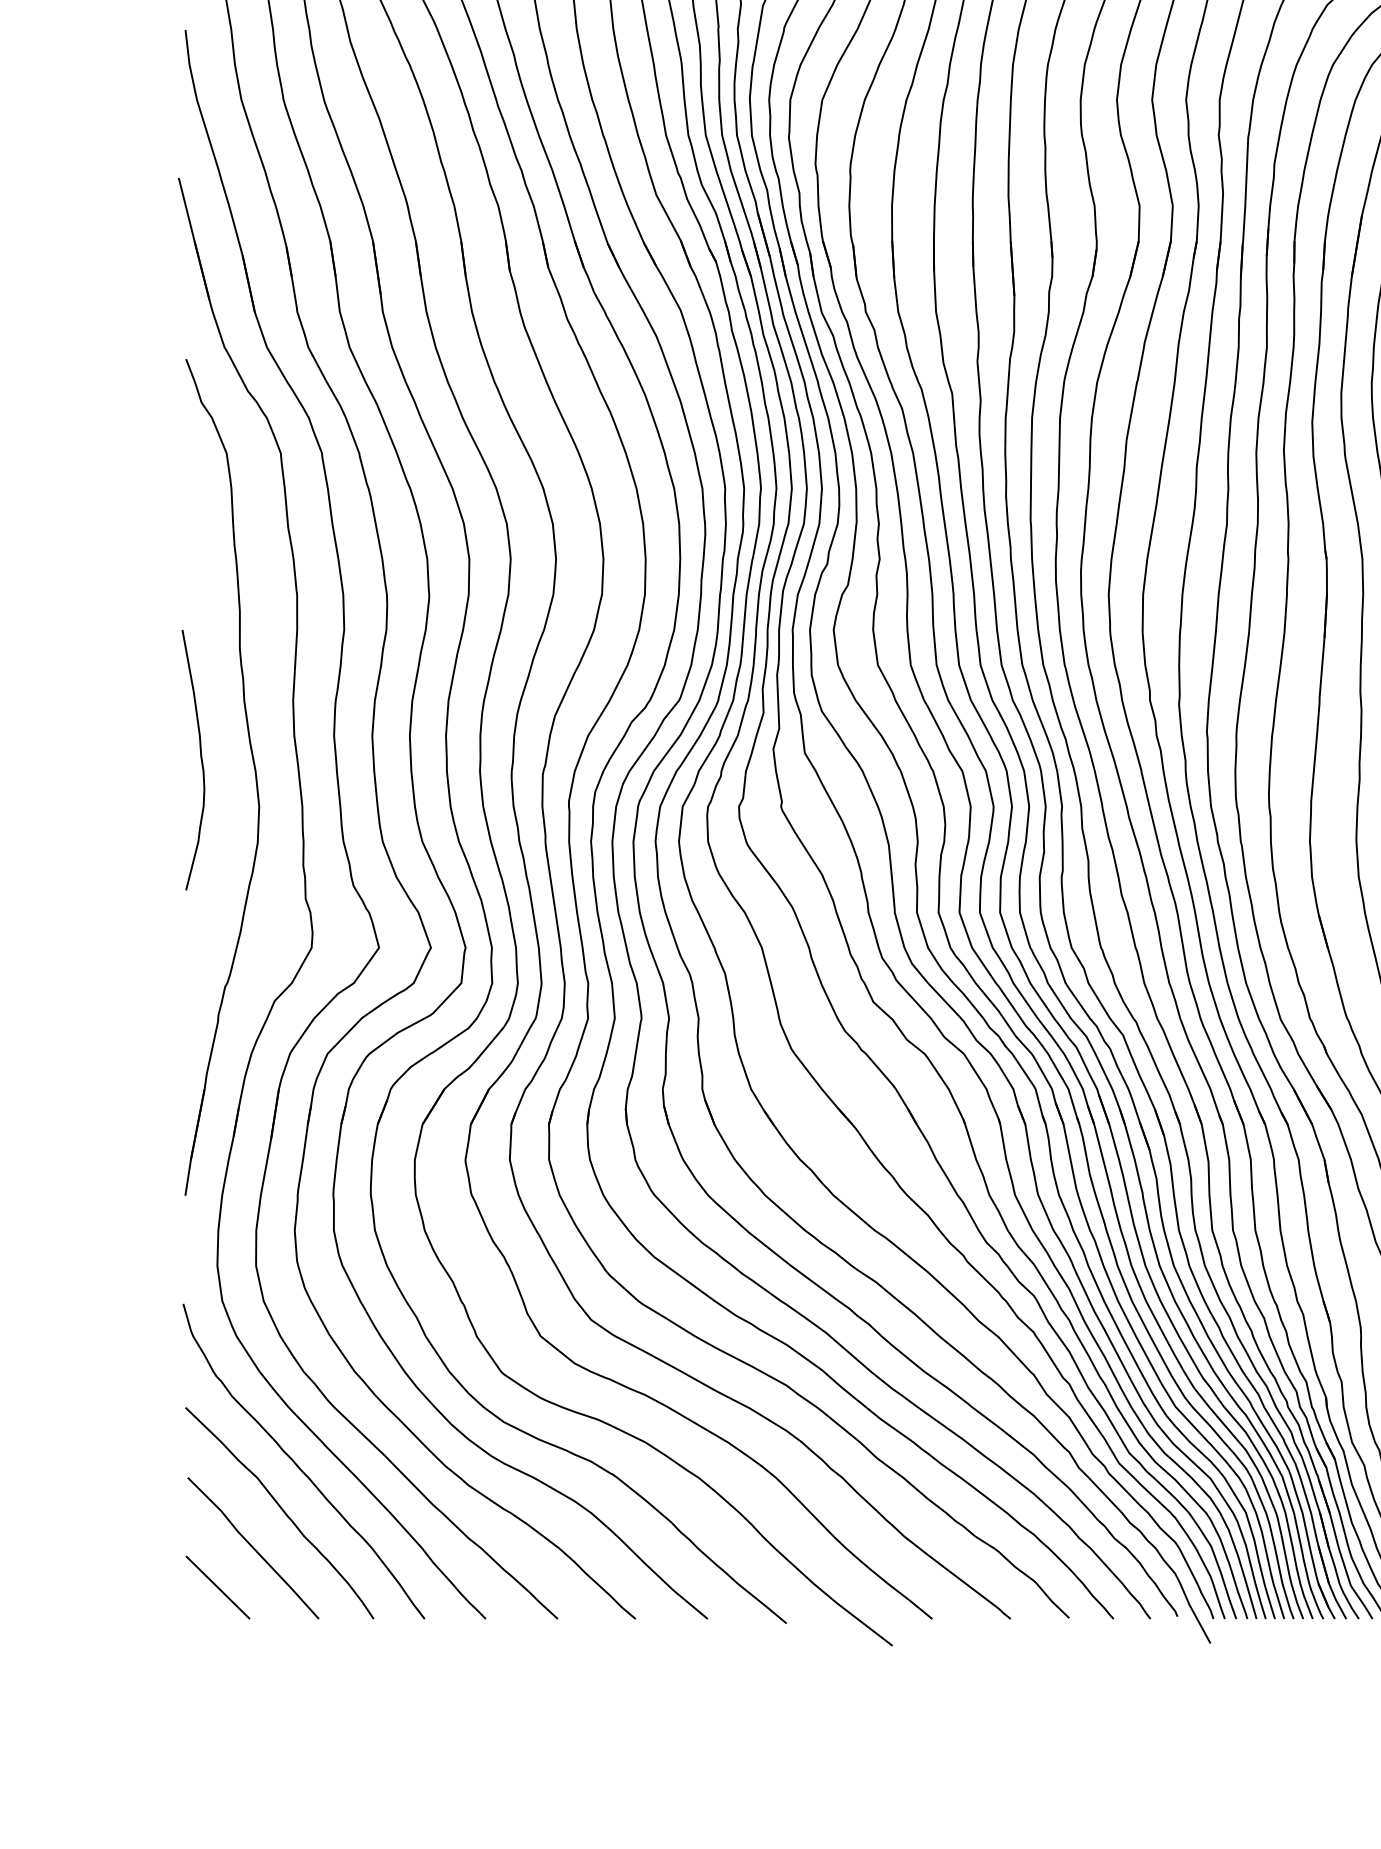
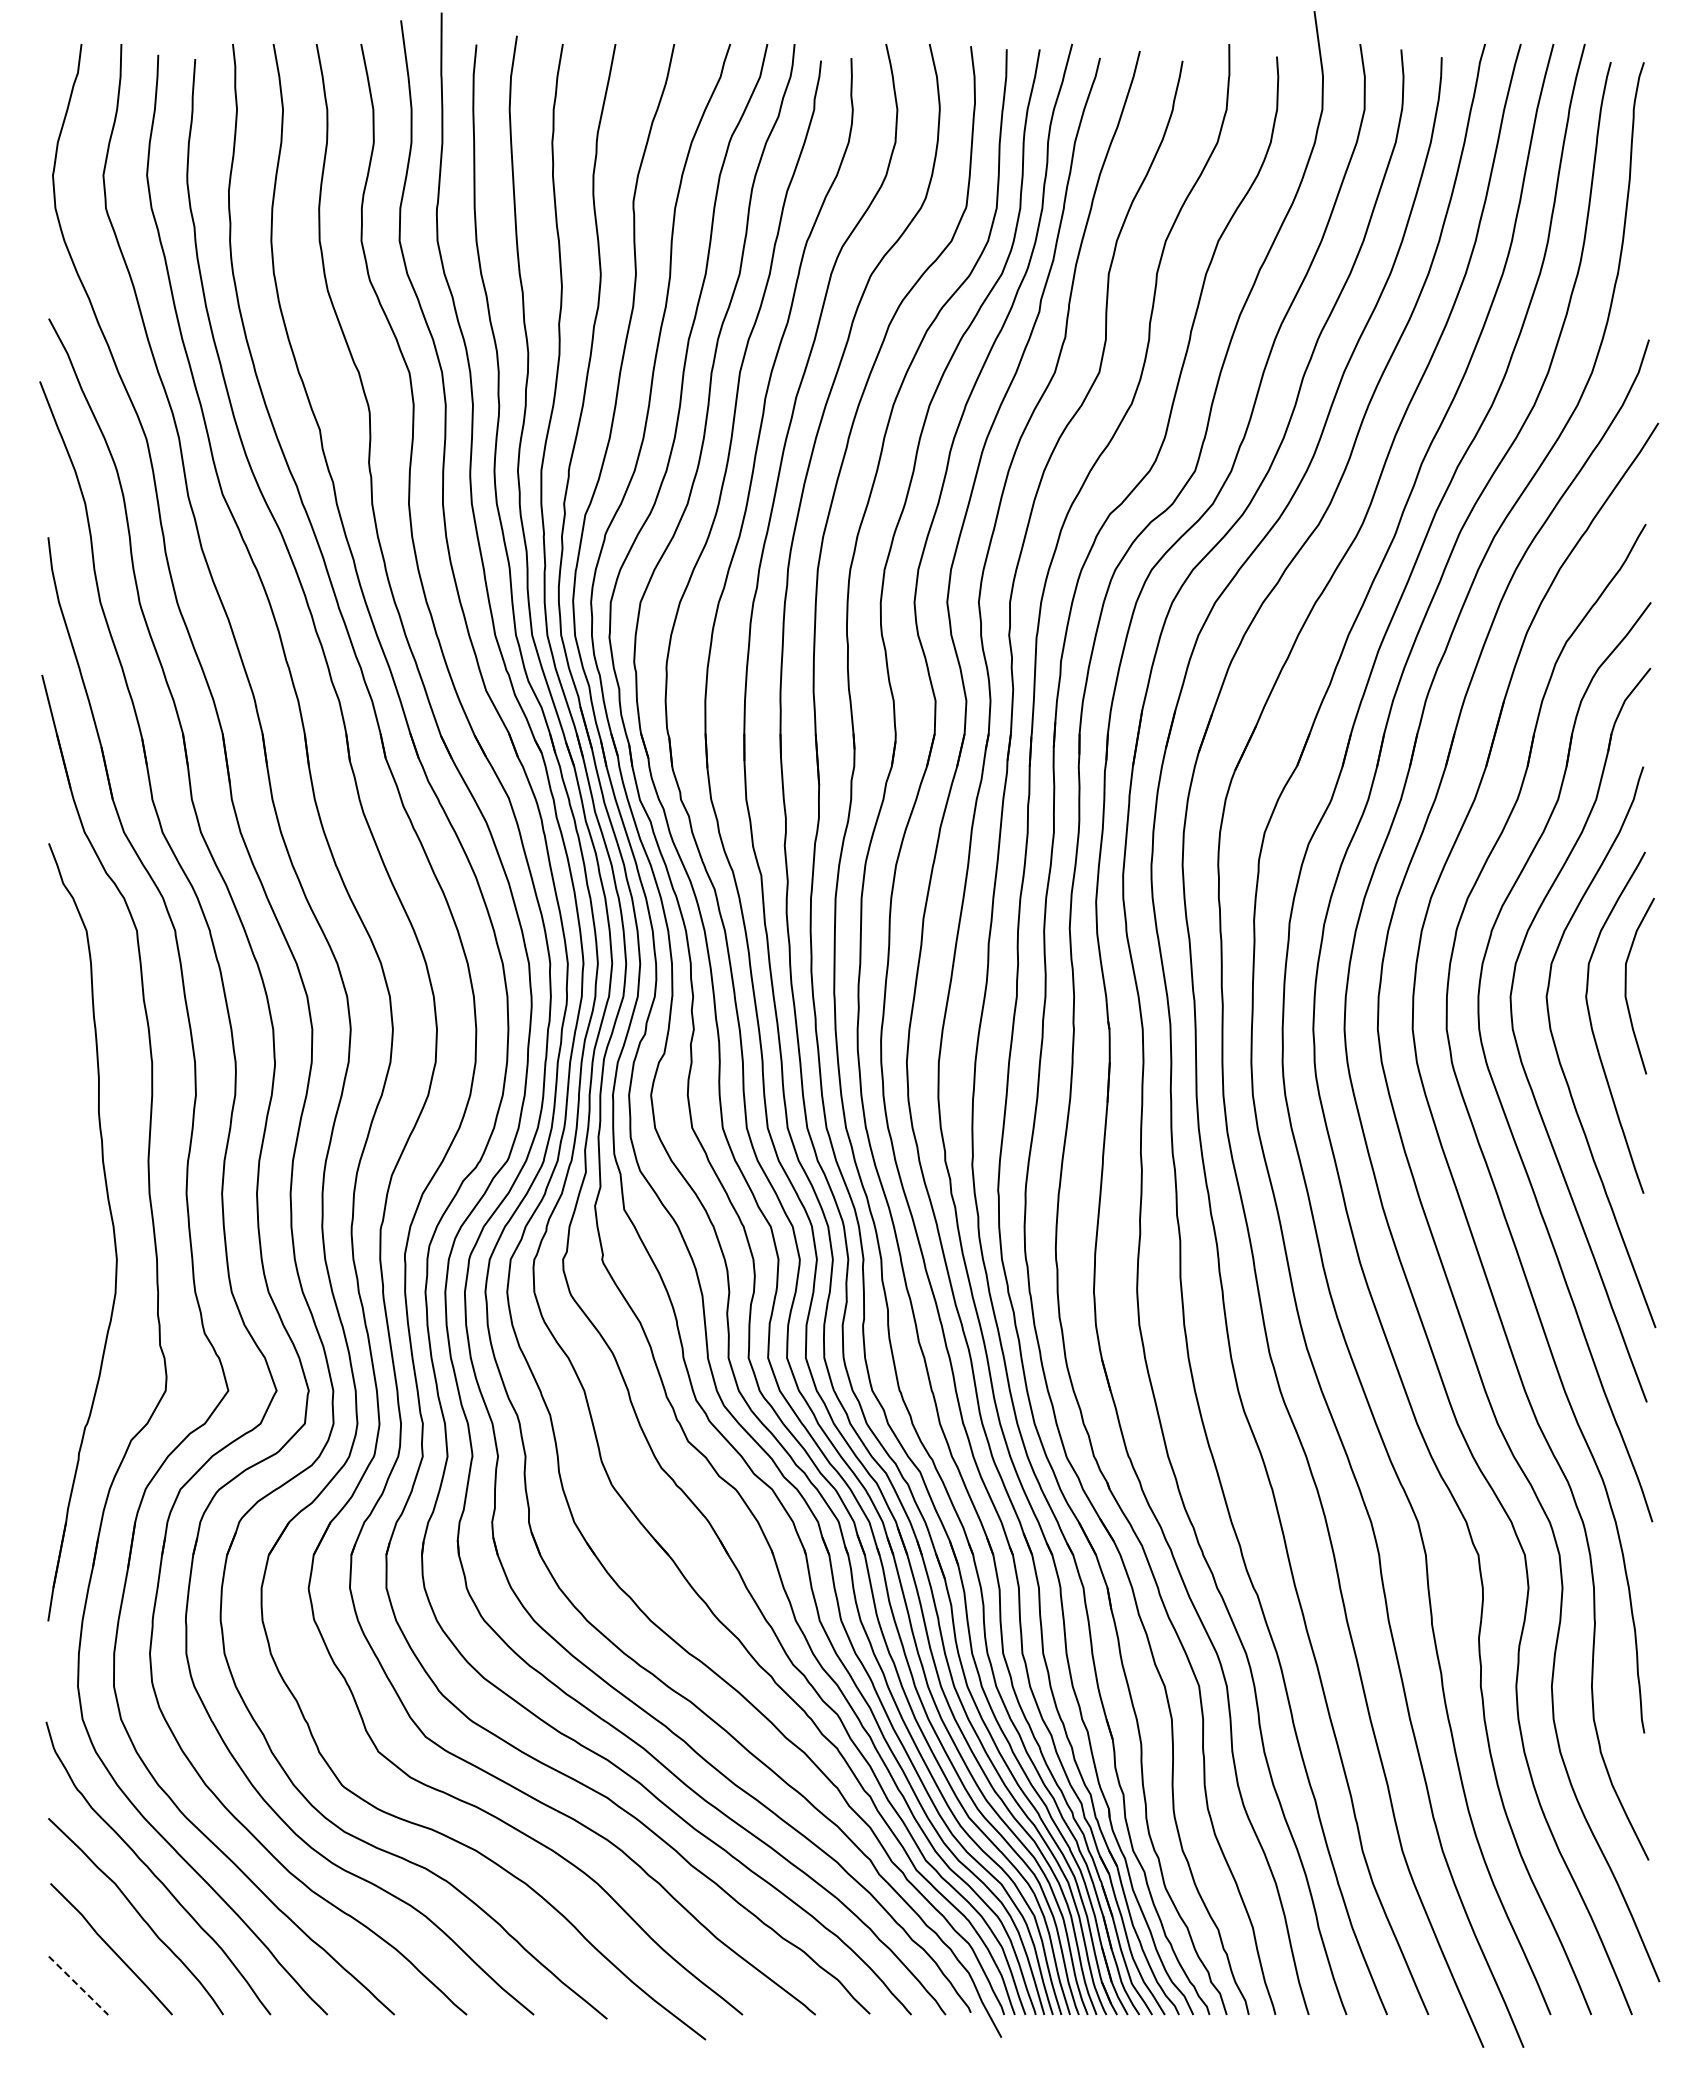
curve: (200, 760) -> (62, 1216), removed
line: (217, 1587) -> (78, 1985), solid -> dashed

